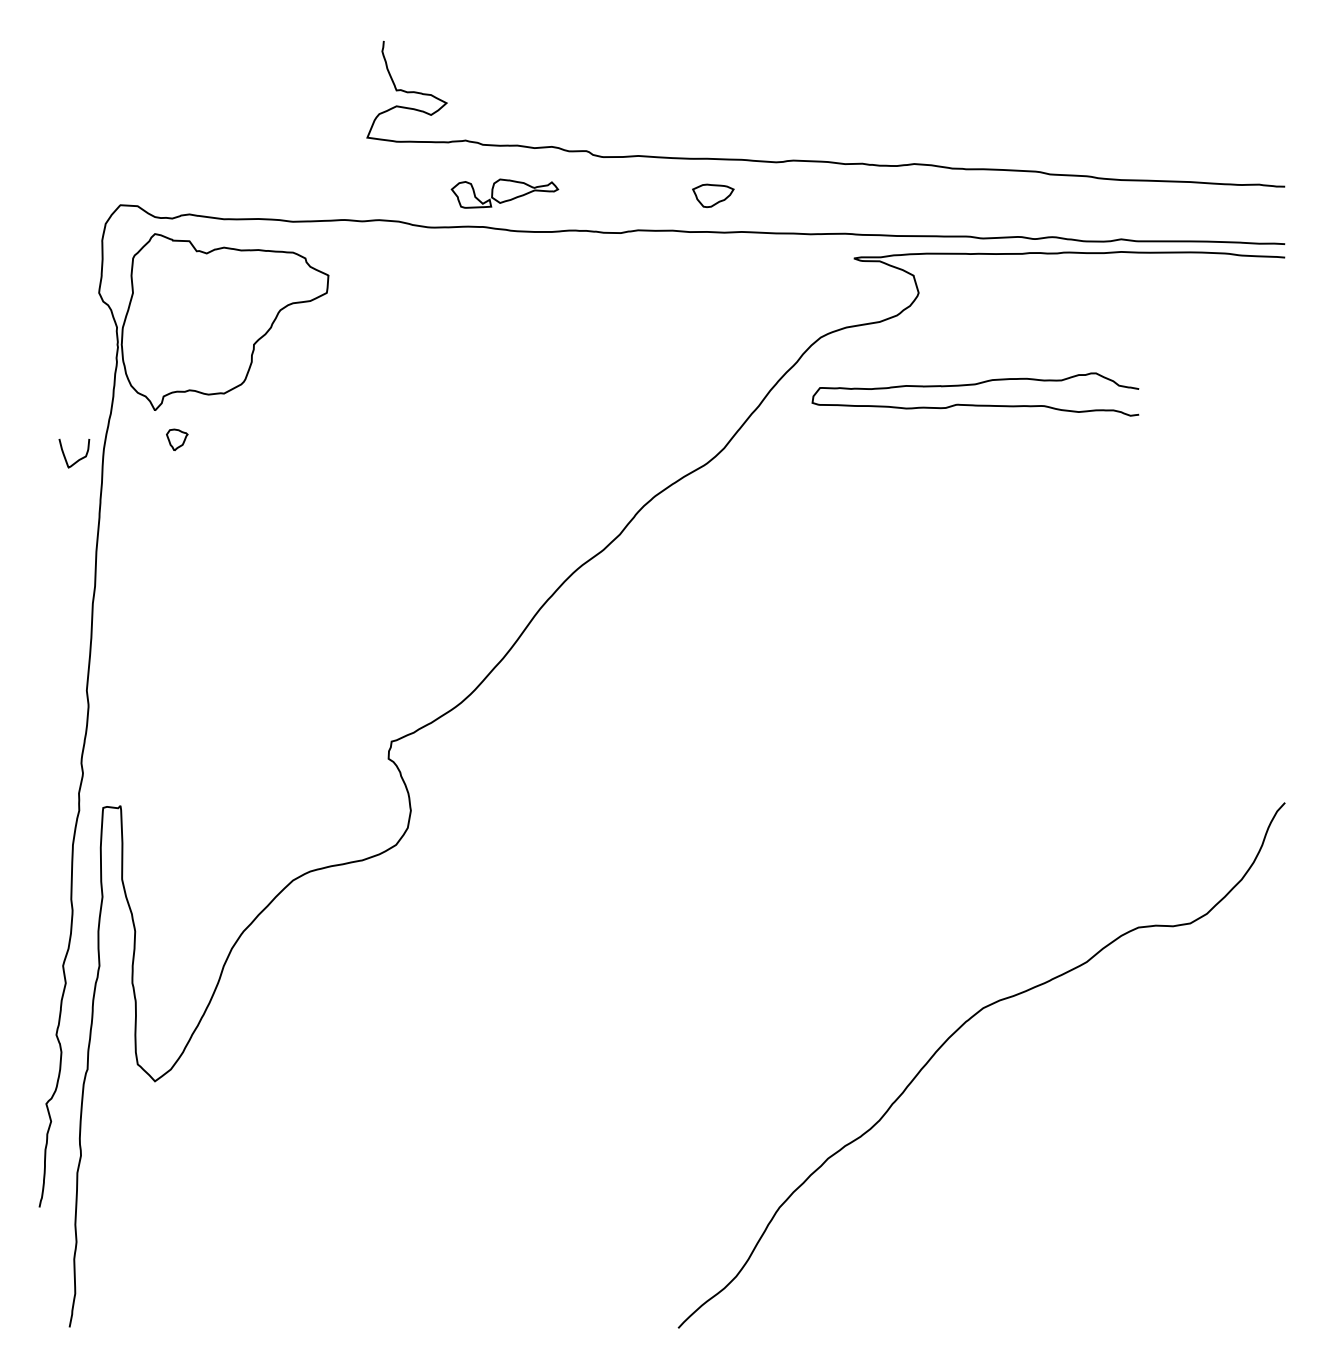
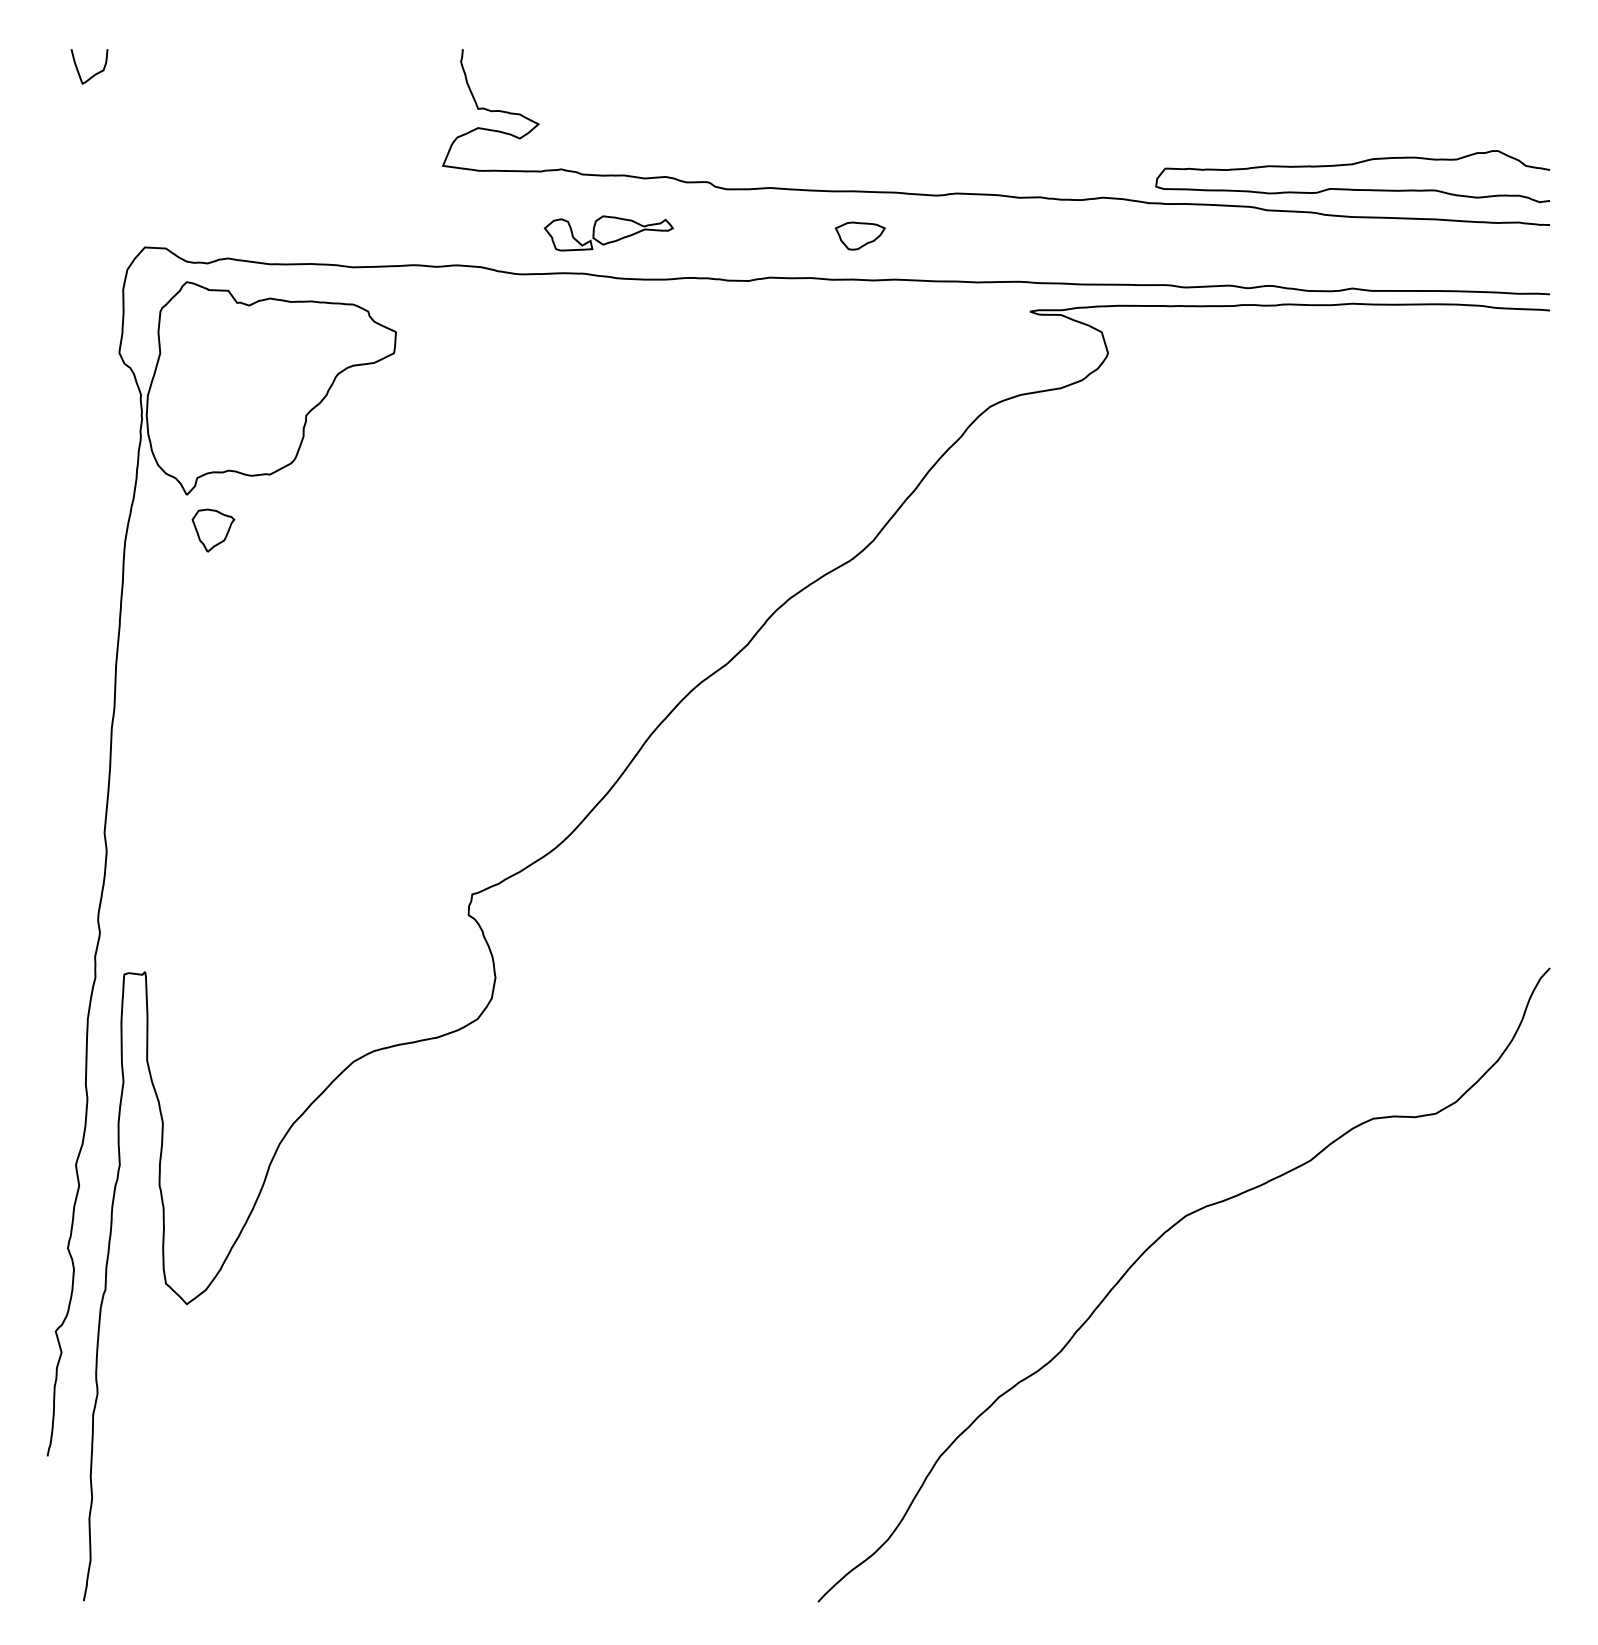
curve: (975, 385) -> (1352, 165), moved
part: (177, 439) -> (213, 529), size x1.67
curve: (79, 458) -> (95, 72), moved

